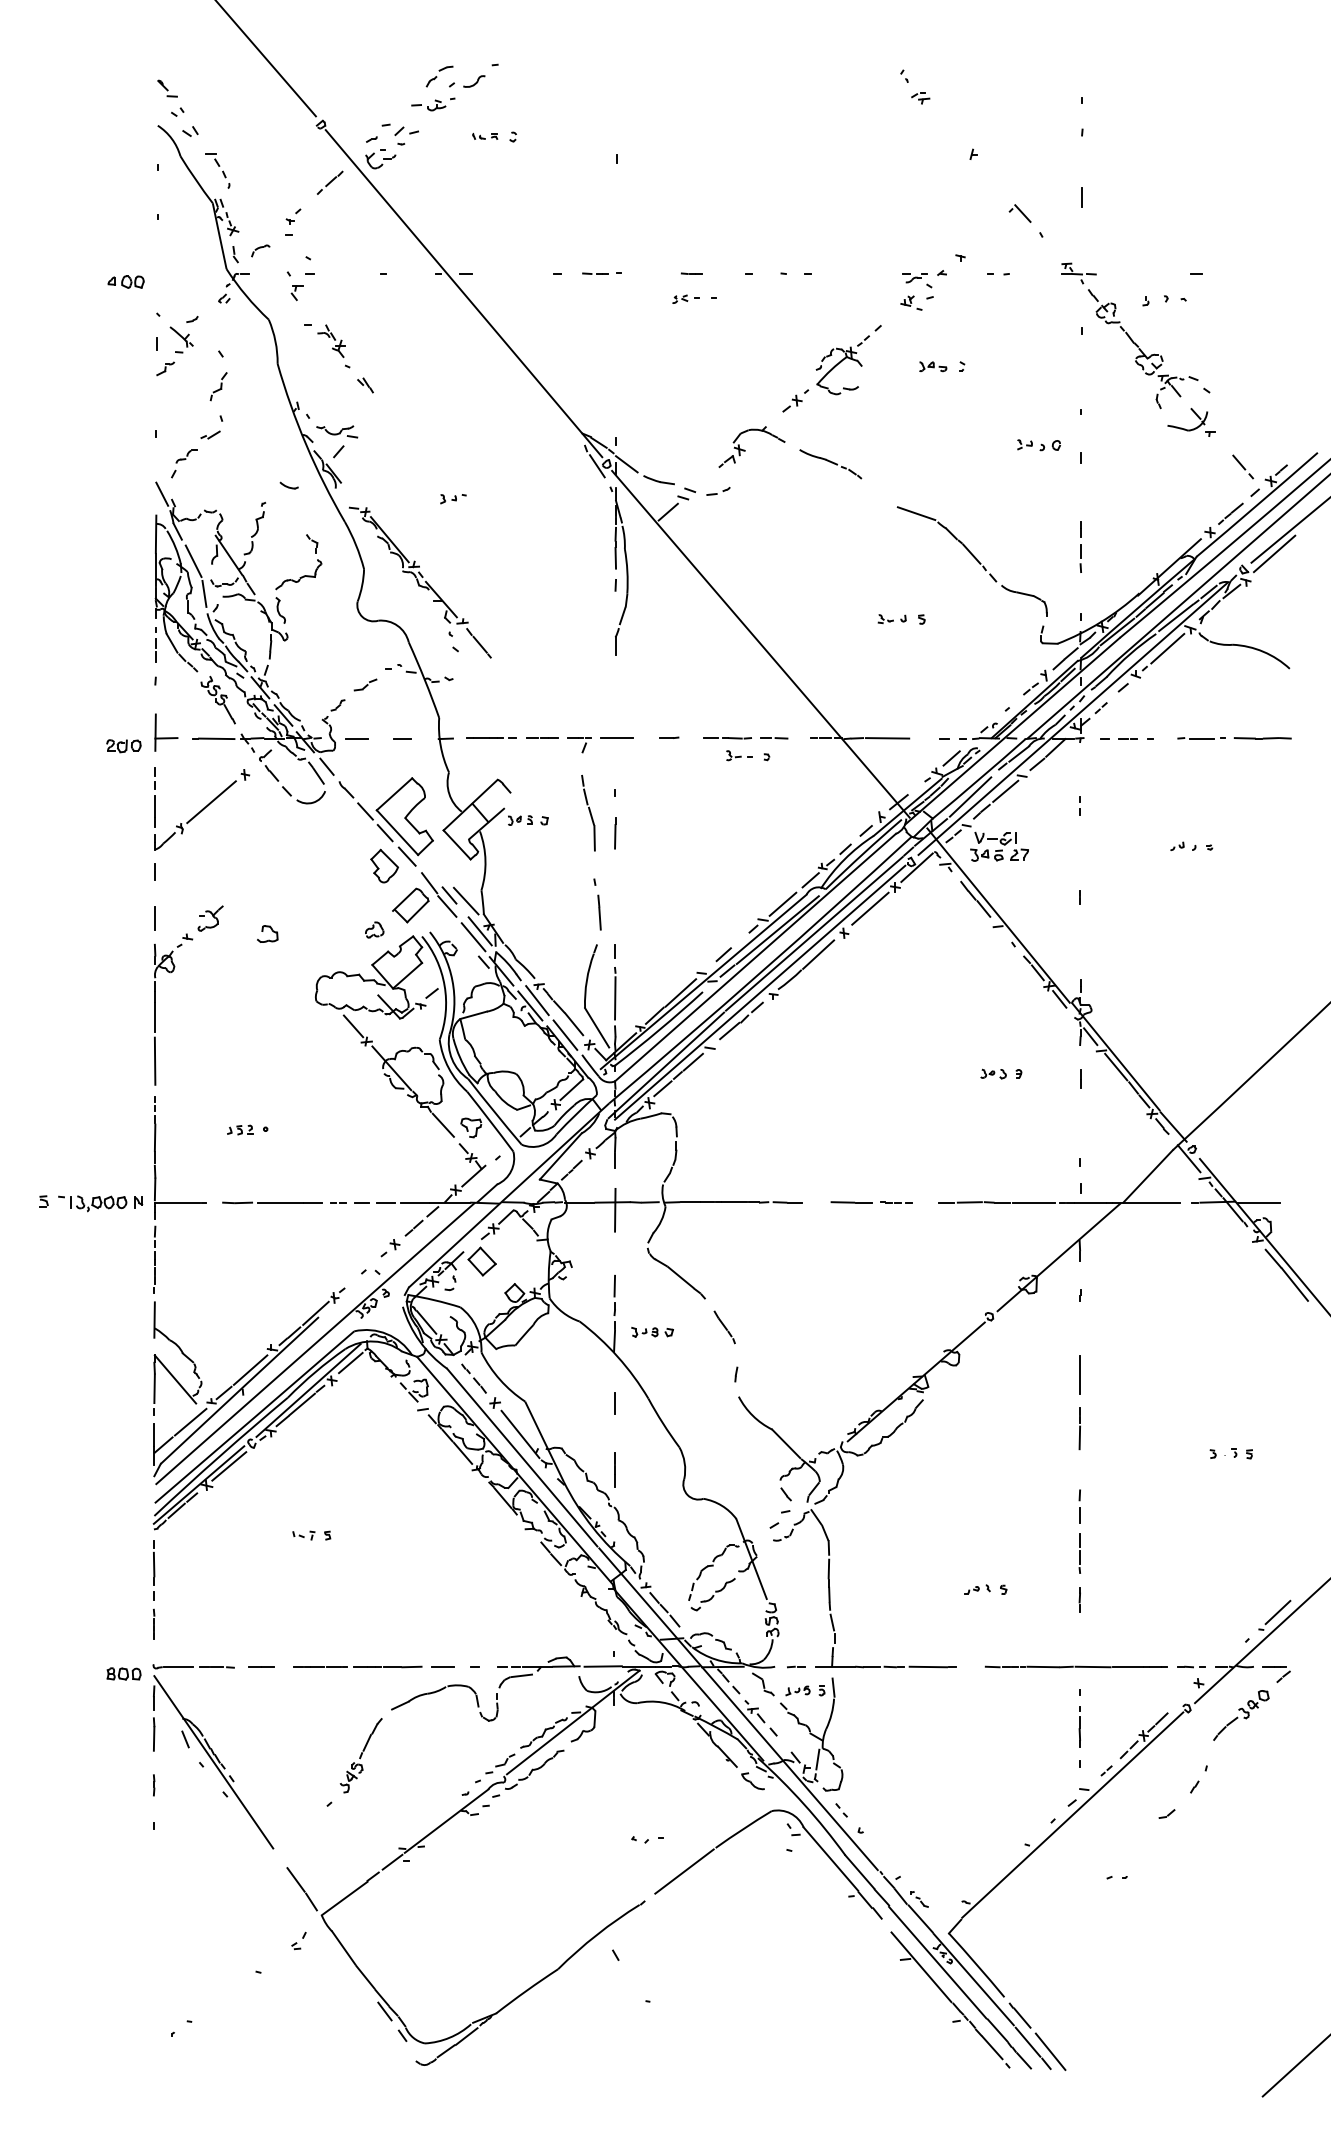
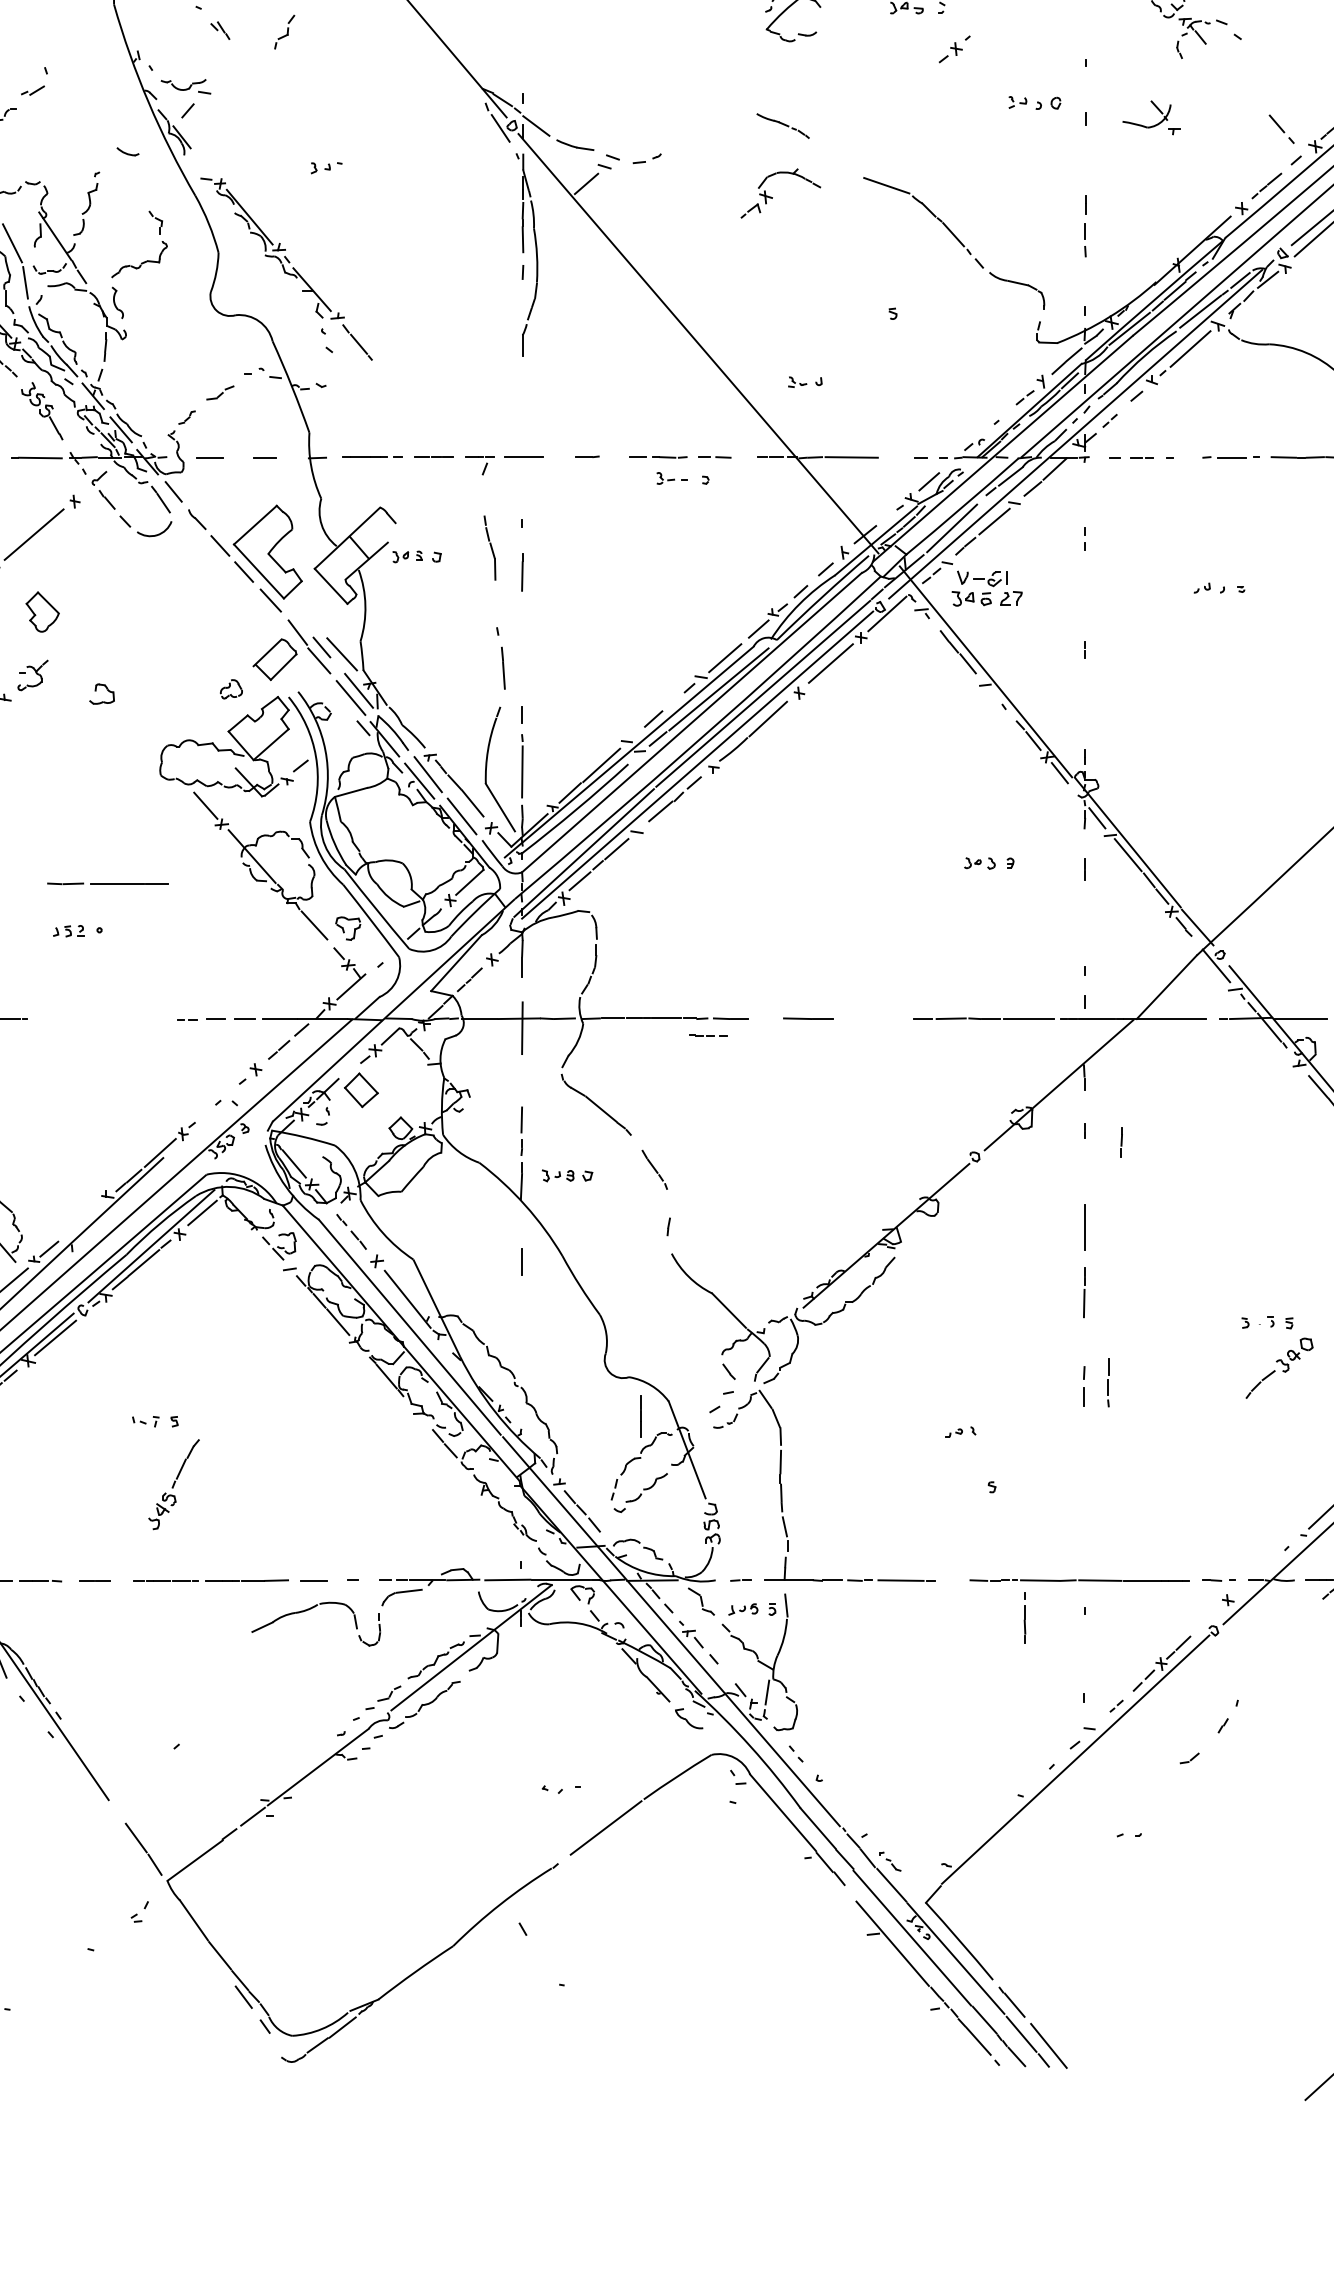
part: (218, 386) -> (284, 31), moved
part: (795, 400) -> (954, 48), moved
part: (1192, 428) -> (1152, 125), moved
part: (745, 450) -> (773, 197), moved
part: (830, 464) -> (782, 126), size x0.7
part: (891, 618) -> (804, 381), moved
part: (588, 813) -> (490, 548), size x0.7
part: (384, 865) -> (42, 611), moved
part: (272, 1202) -> (107, 883), moved
part: (896, 1202) -> (708, 1035), moved
line: (250, 1369) -> (81, 1220), removed
line: (614, 1469) -> (641, 1415), moved
line: (1079, 1553) -> (1108, 1382), moved
part: (977, 1589) -> (960, 1432), moved
line: (1079, 1599) -> (1121, 1142), moved
part: (1241, 1715) -> (1279, 1368), moved
line: (1079, 1726) -> (1024, 1617), moved
part: (360, 1755) -> (173, 1484), moved

